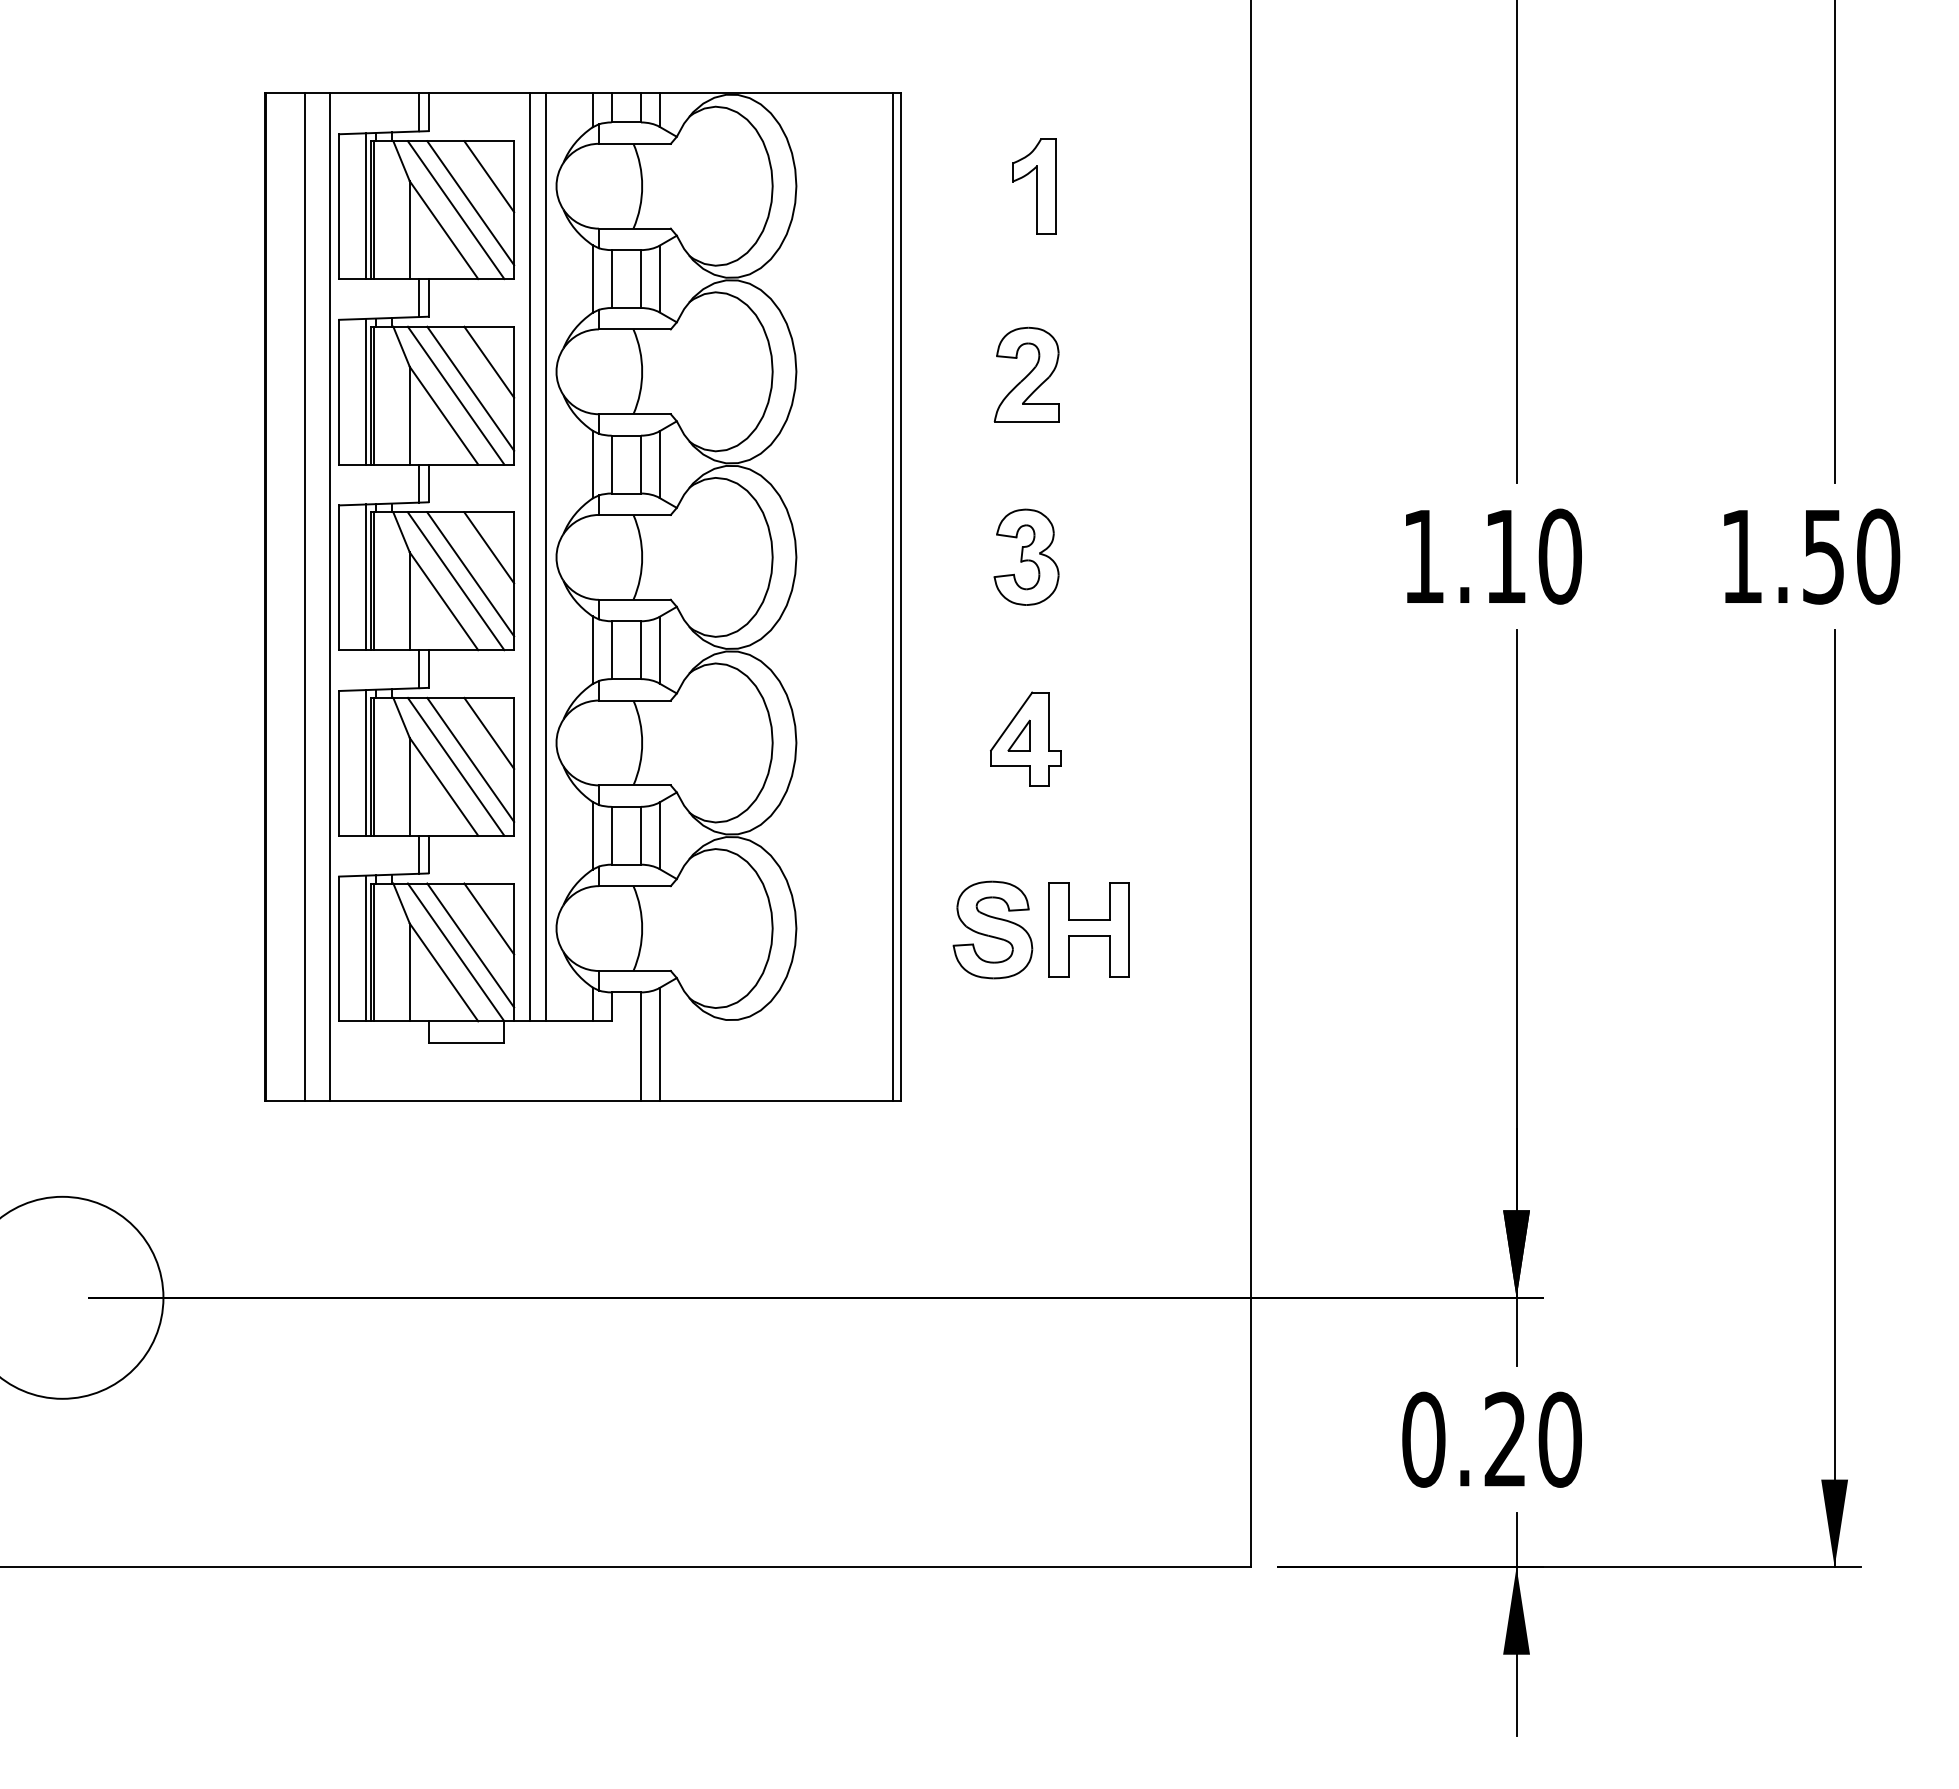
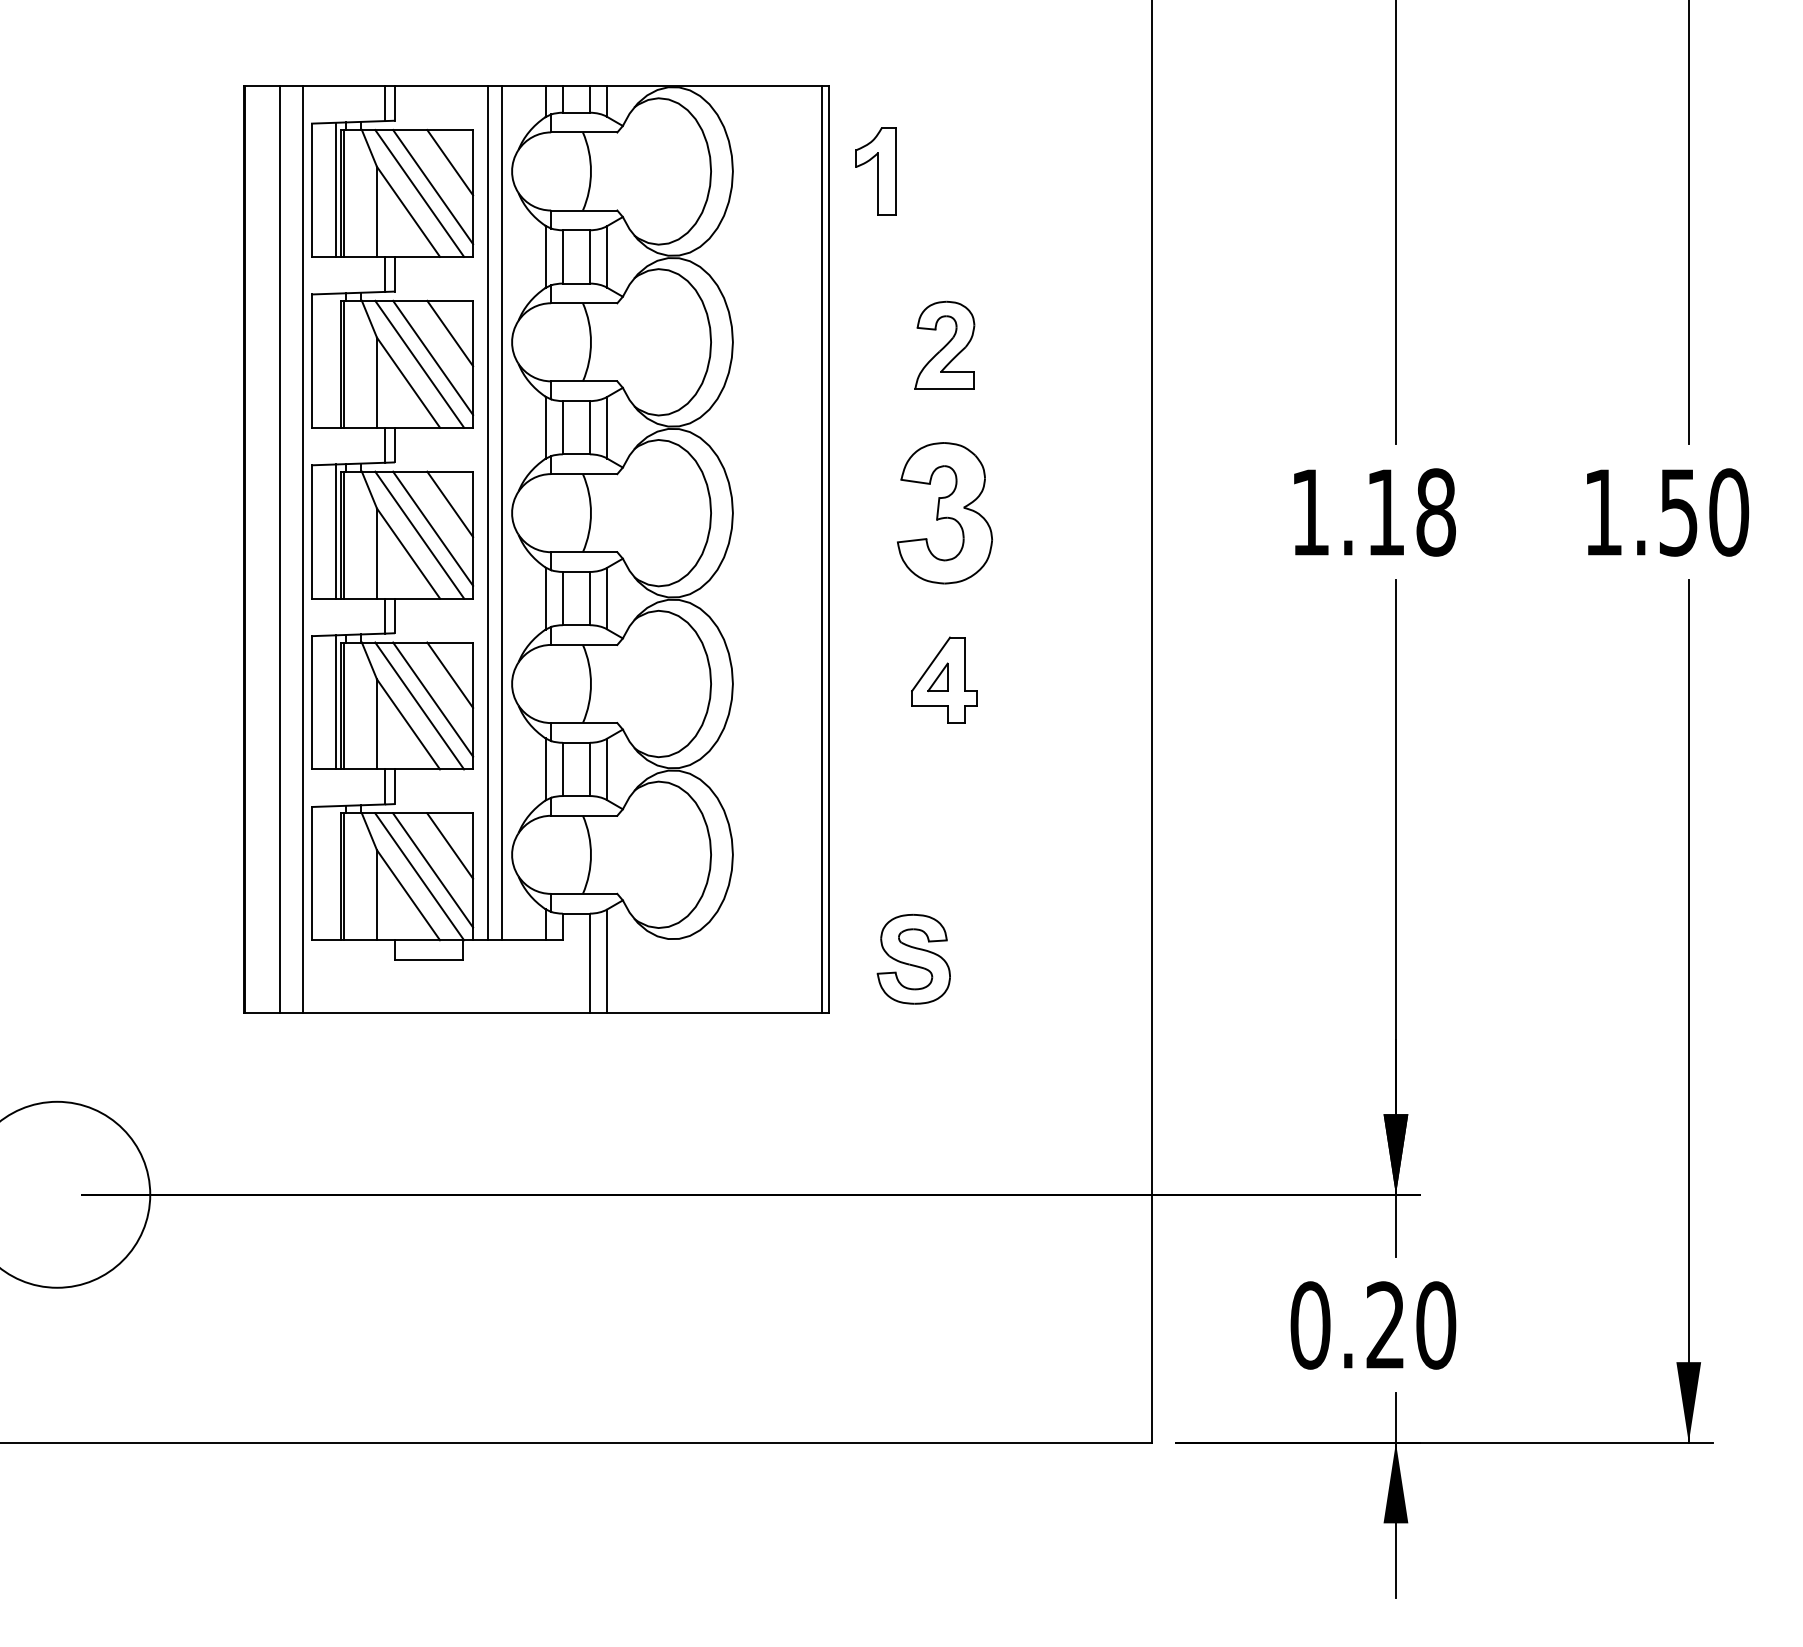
part: (1034, 186) -> (875, 171), moved
line: (365, 391) -> (336, 360), removed
part: (1026, 556) -> (944, 512), size x1.6
text: (1559, 556) -> (1435, 512), 1.10 -> 1.18
part: (992, 929) -> (913, 958), moved
part: (1088, 929) -> (1001, 855), removed
line: (365, 948) -> (336, 873), removed

